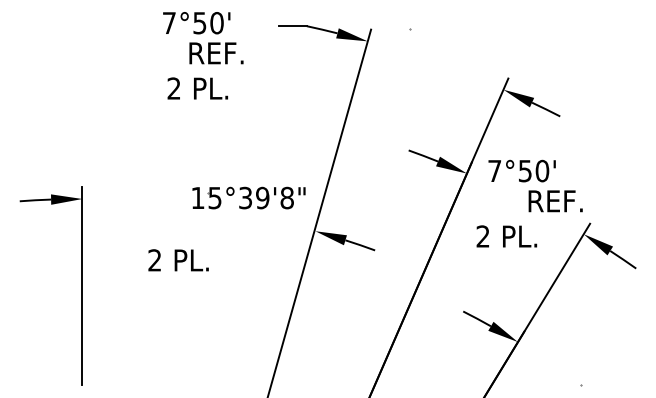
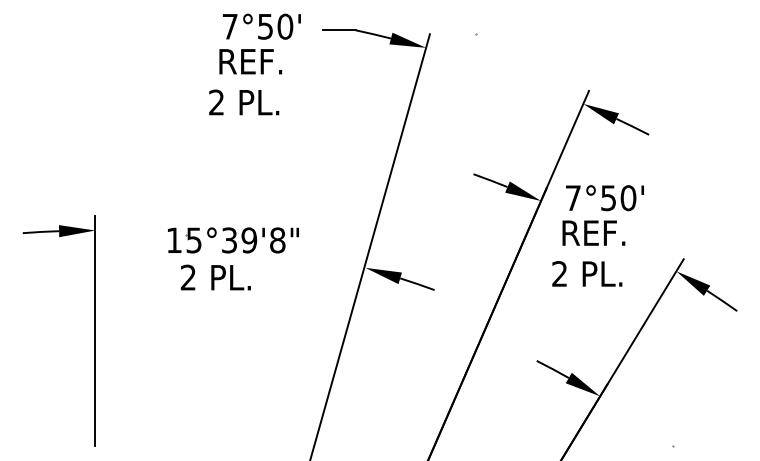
text: (196, 22) -> (261, 26), moved
text: (198, 88) -> (244, 102), moved
part: (249, 198) -> (233, 240), moved
text: (555, 200) -> (593, 232), moved
text: (178, 260) -> (215, 277), moved

